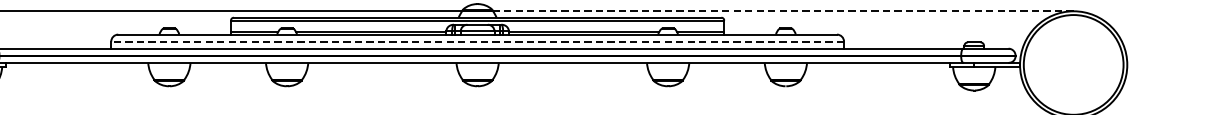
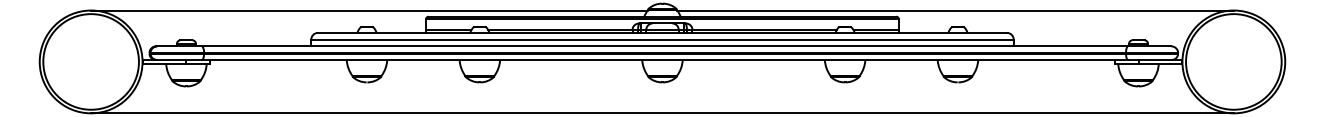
line: (783, 11) -> (955, 10), dashed -> solid
line: (477, 41) -> (662, 39), dashed -> solid

